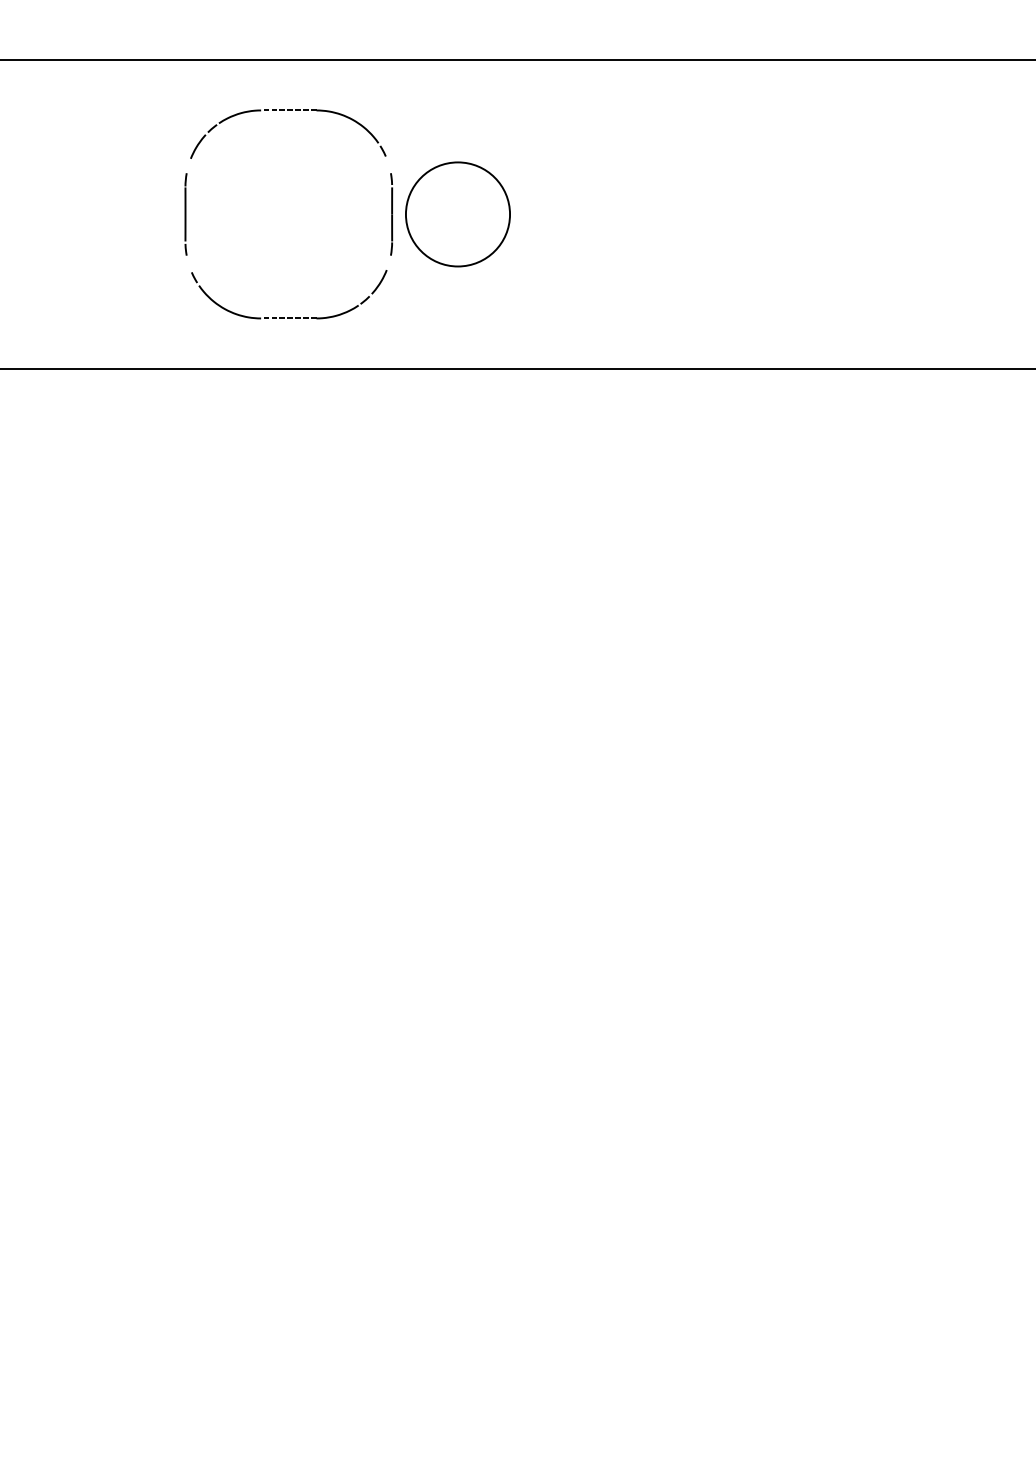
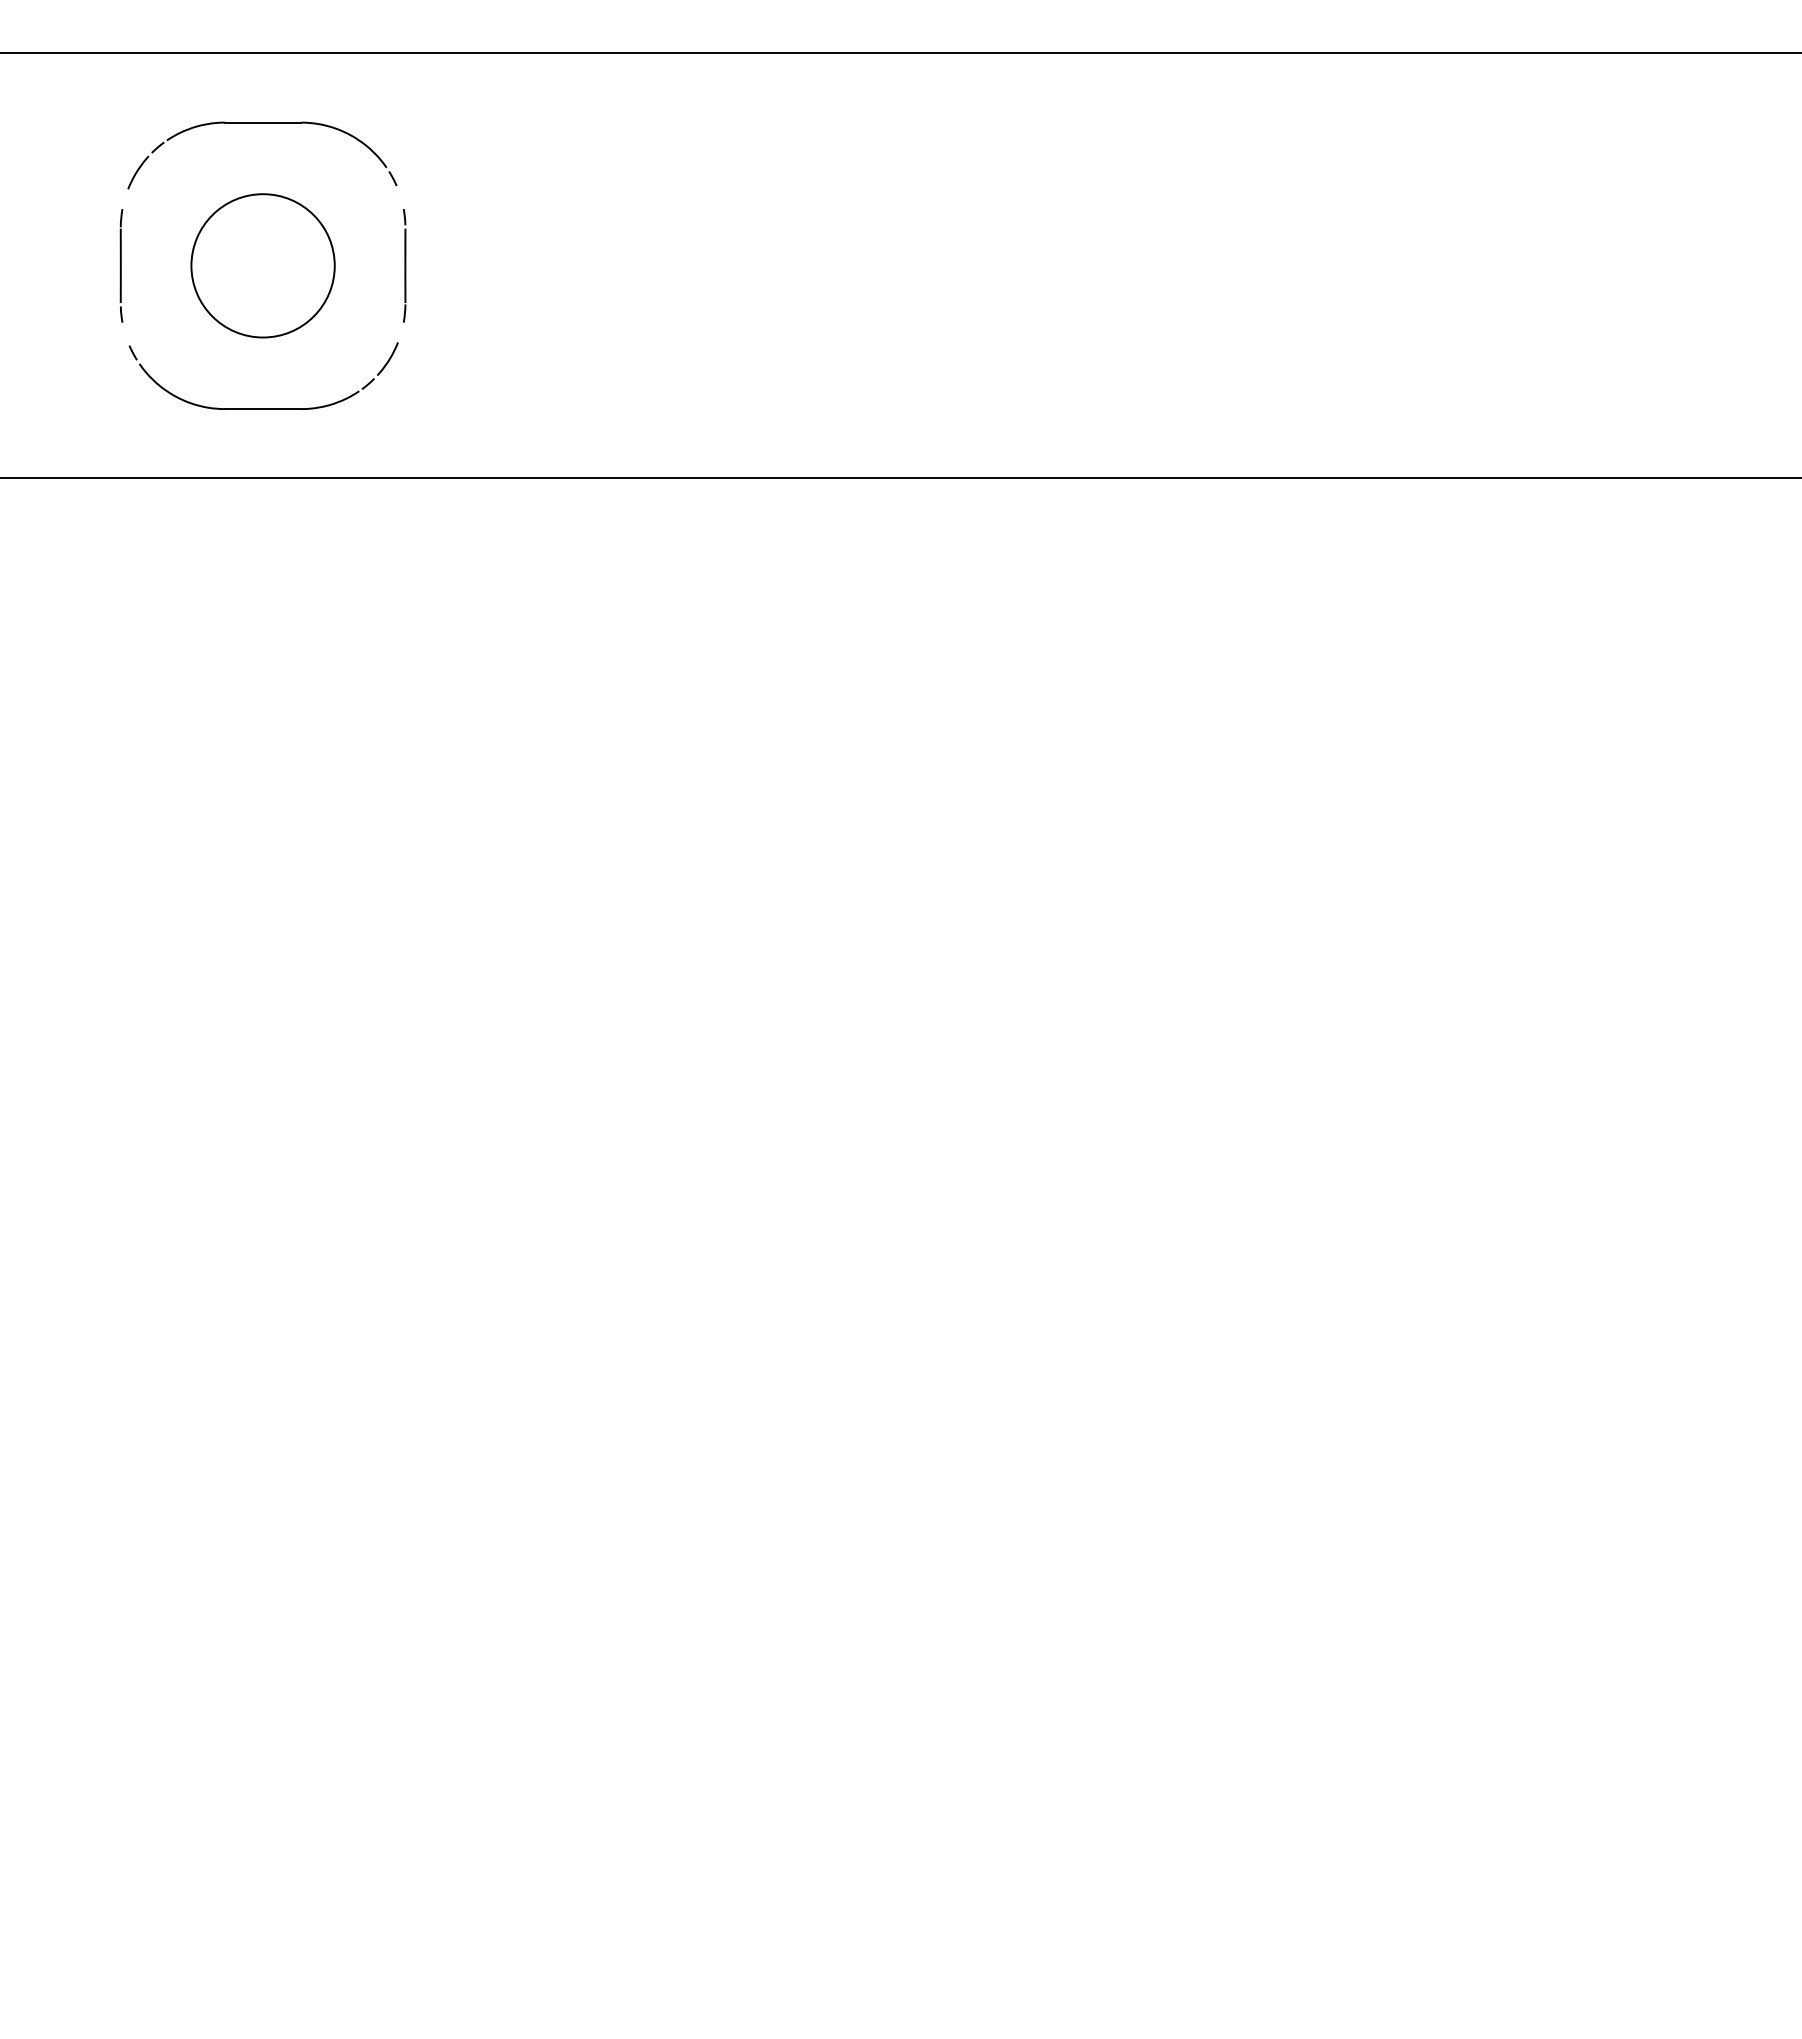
line: (288, 110) -> (262, 122), dashed -> solid
circle: (457, 214) -> (262, 265), moved
line: (288, 318) -> (262, 409), dashed -> solid

